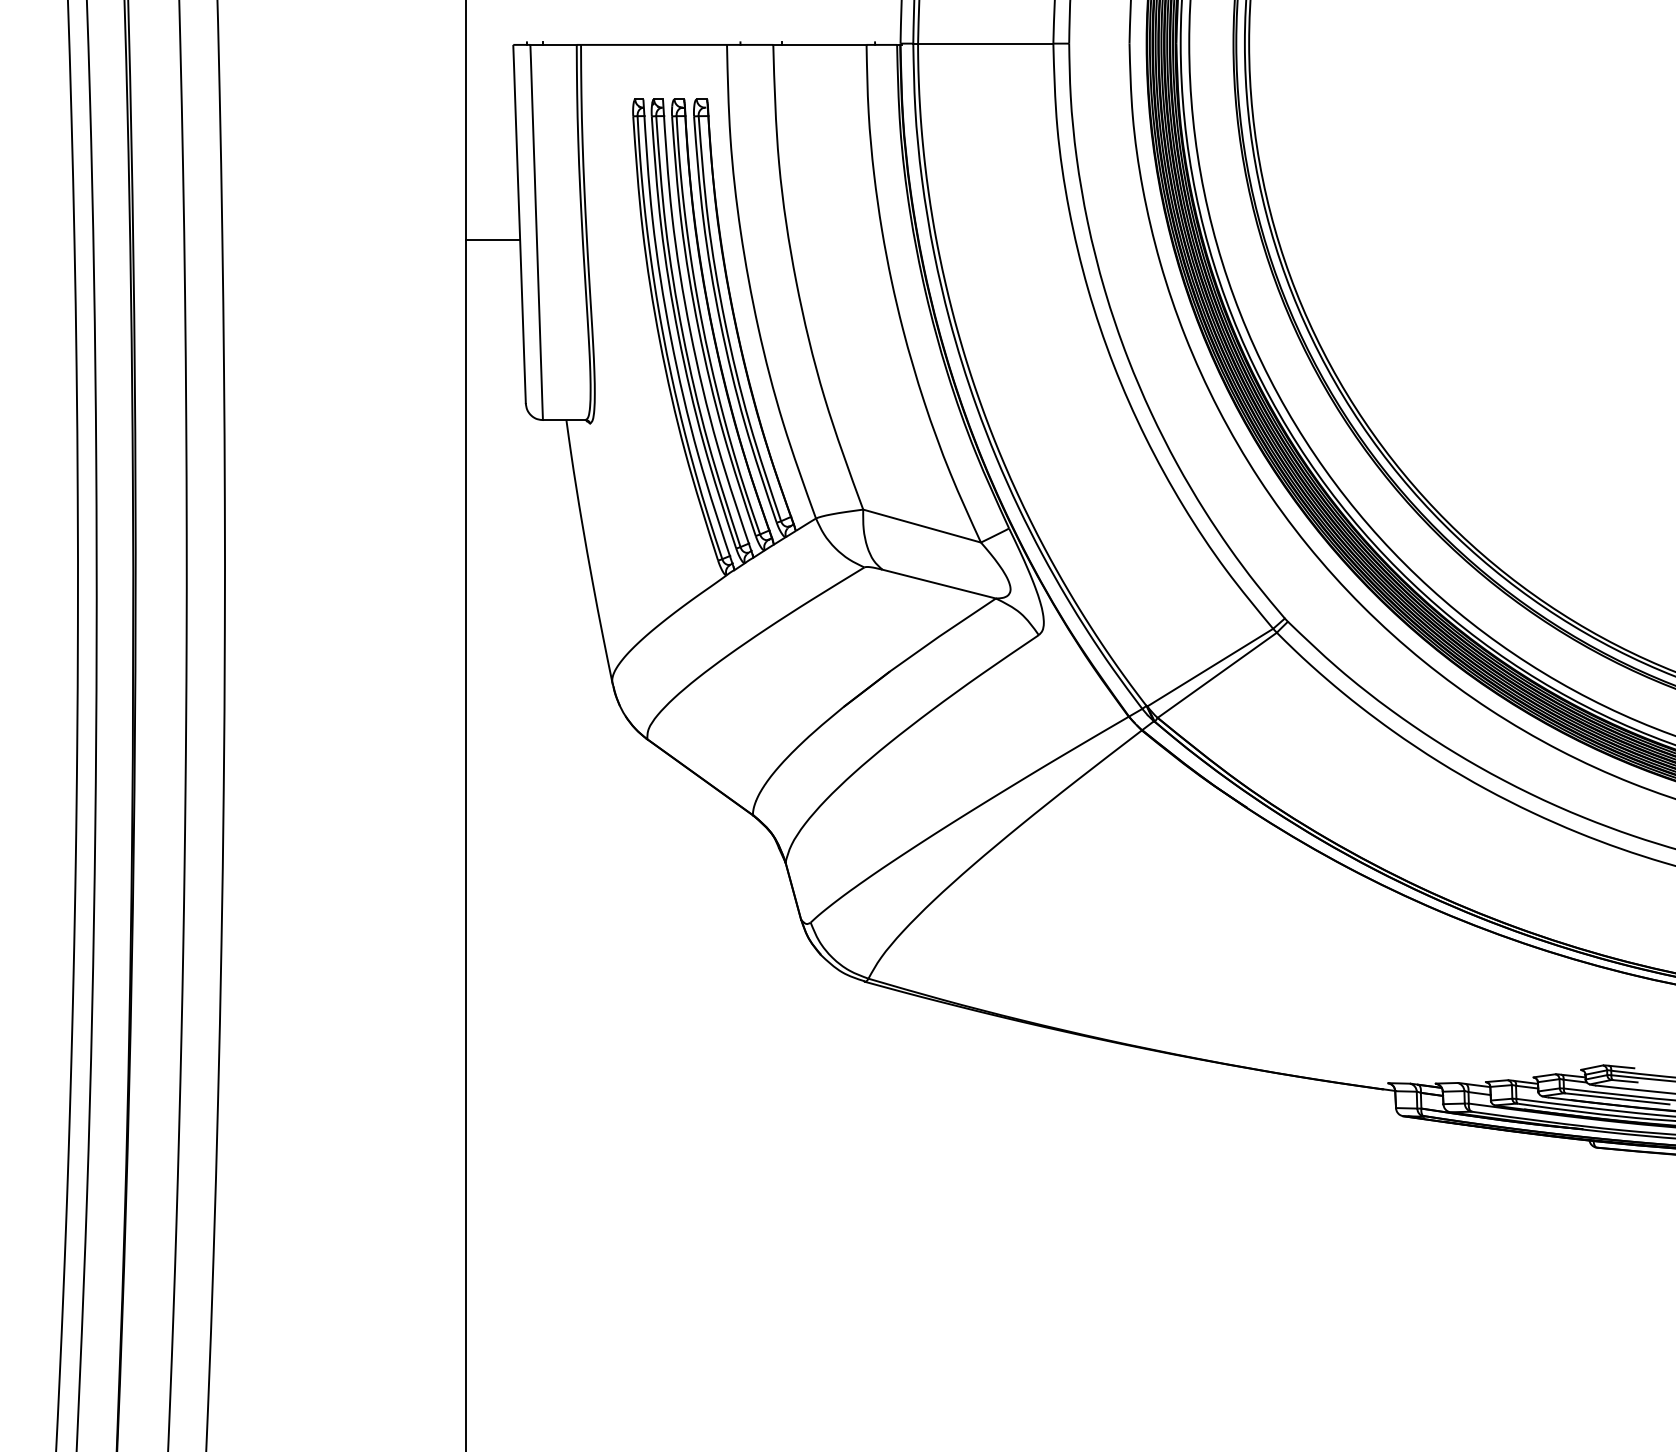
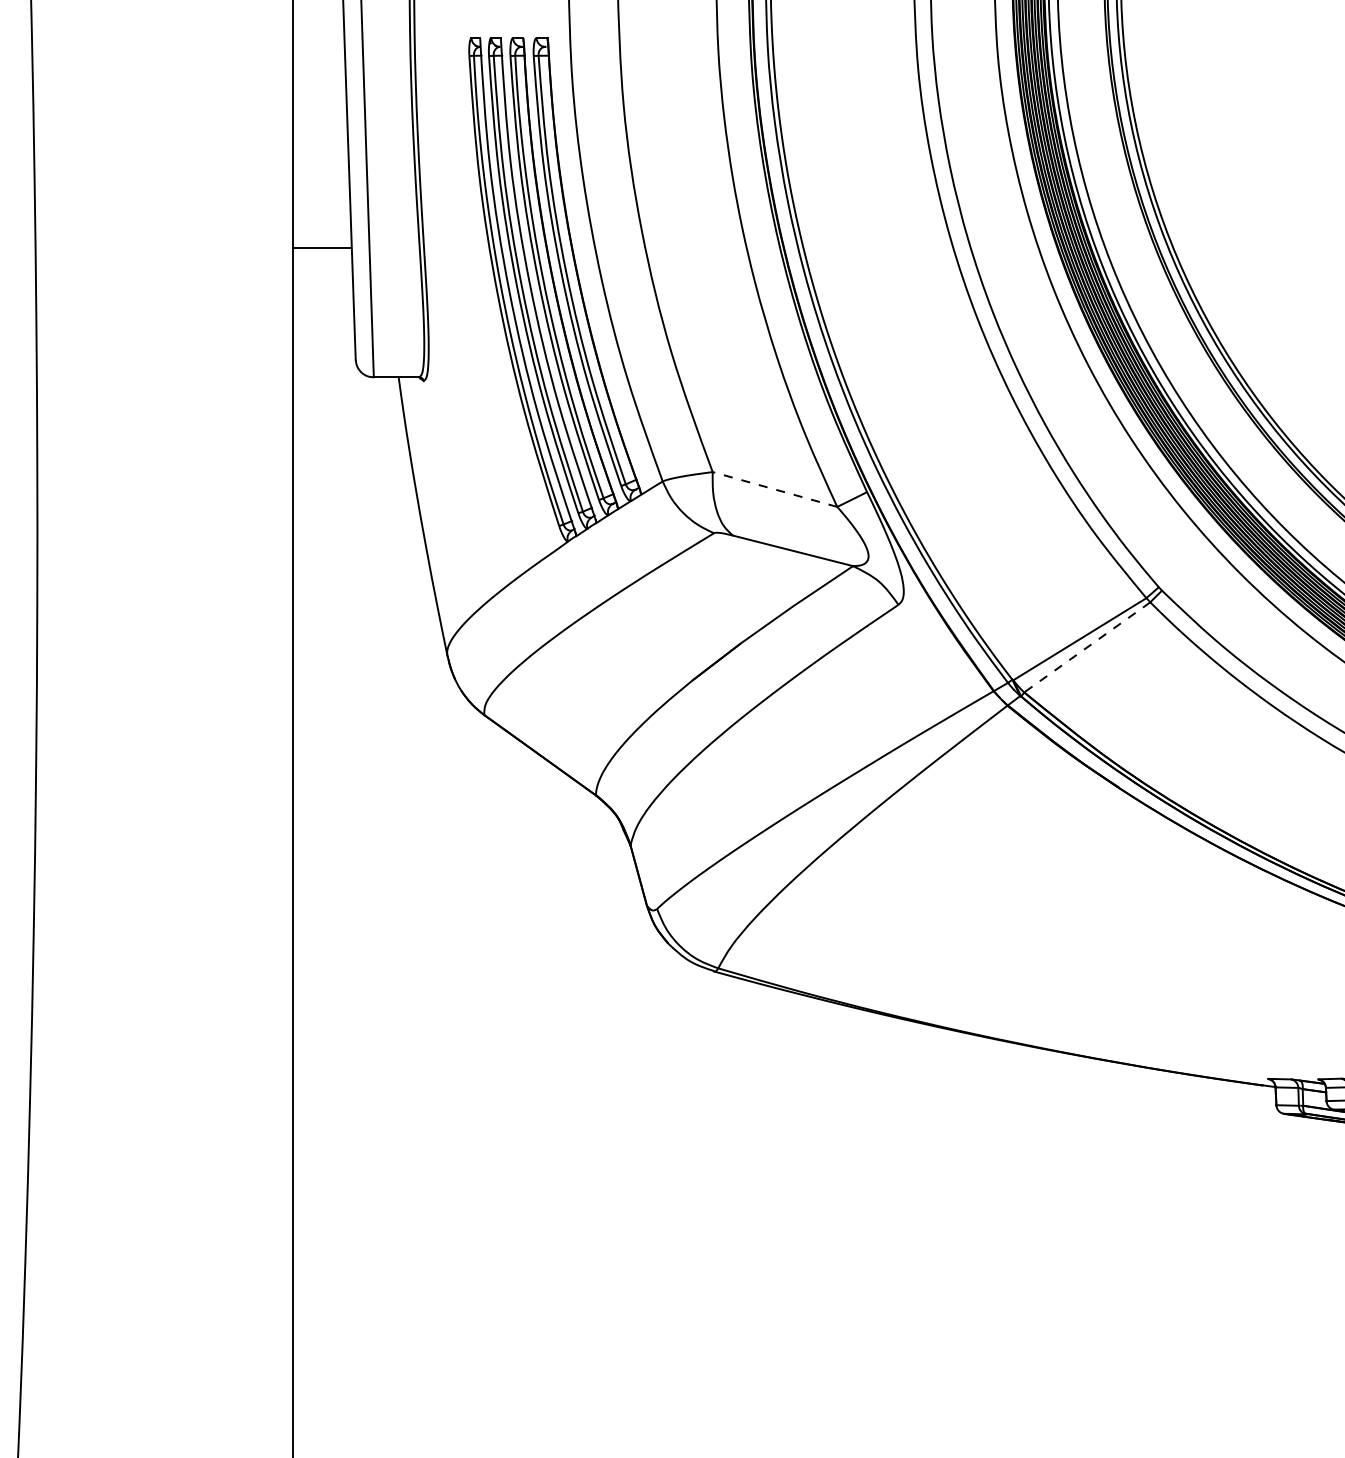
line: (493, 240) -> (321, 247), moved
line: (921, 525) -> (774, 488), solid -> dashed
line: (1216, 675) -> (1086, 647), solid -> dashed

